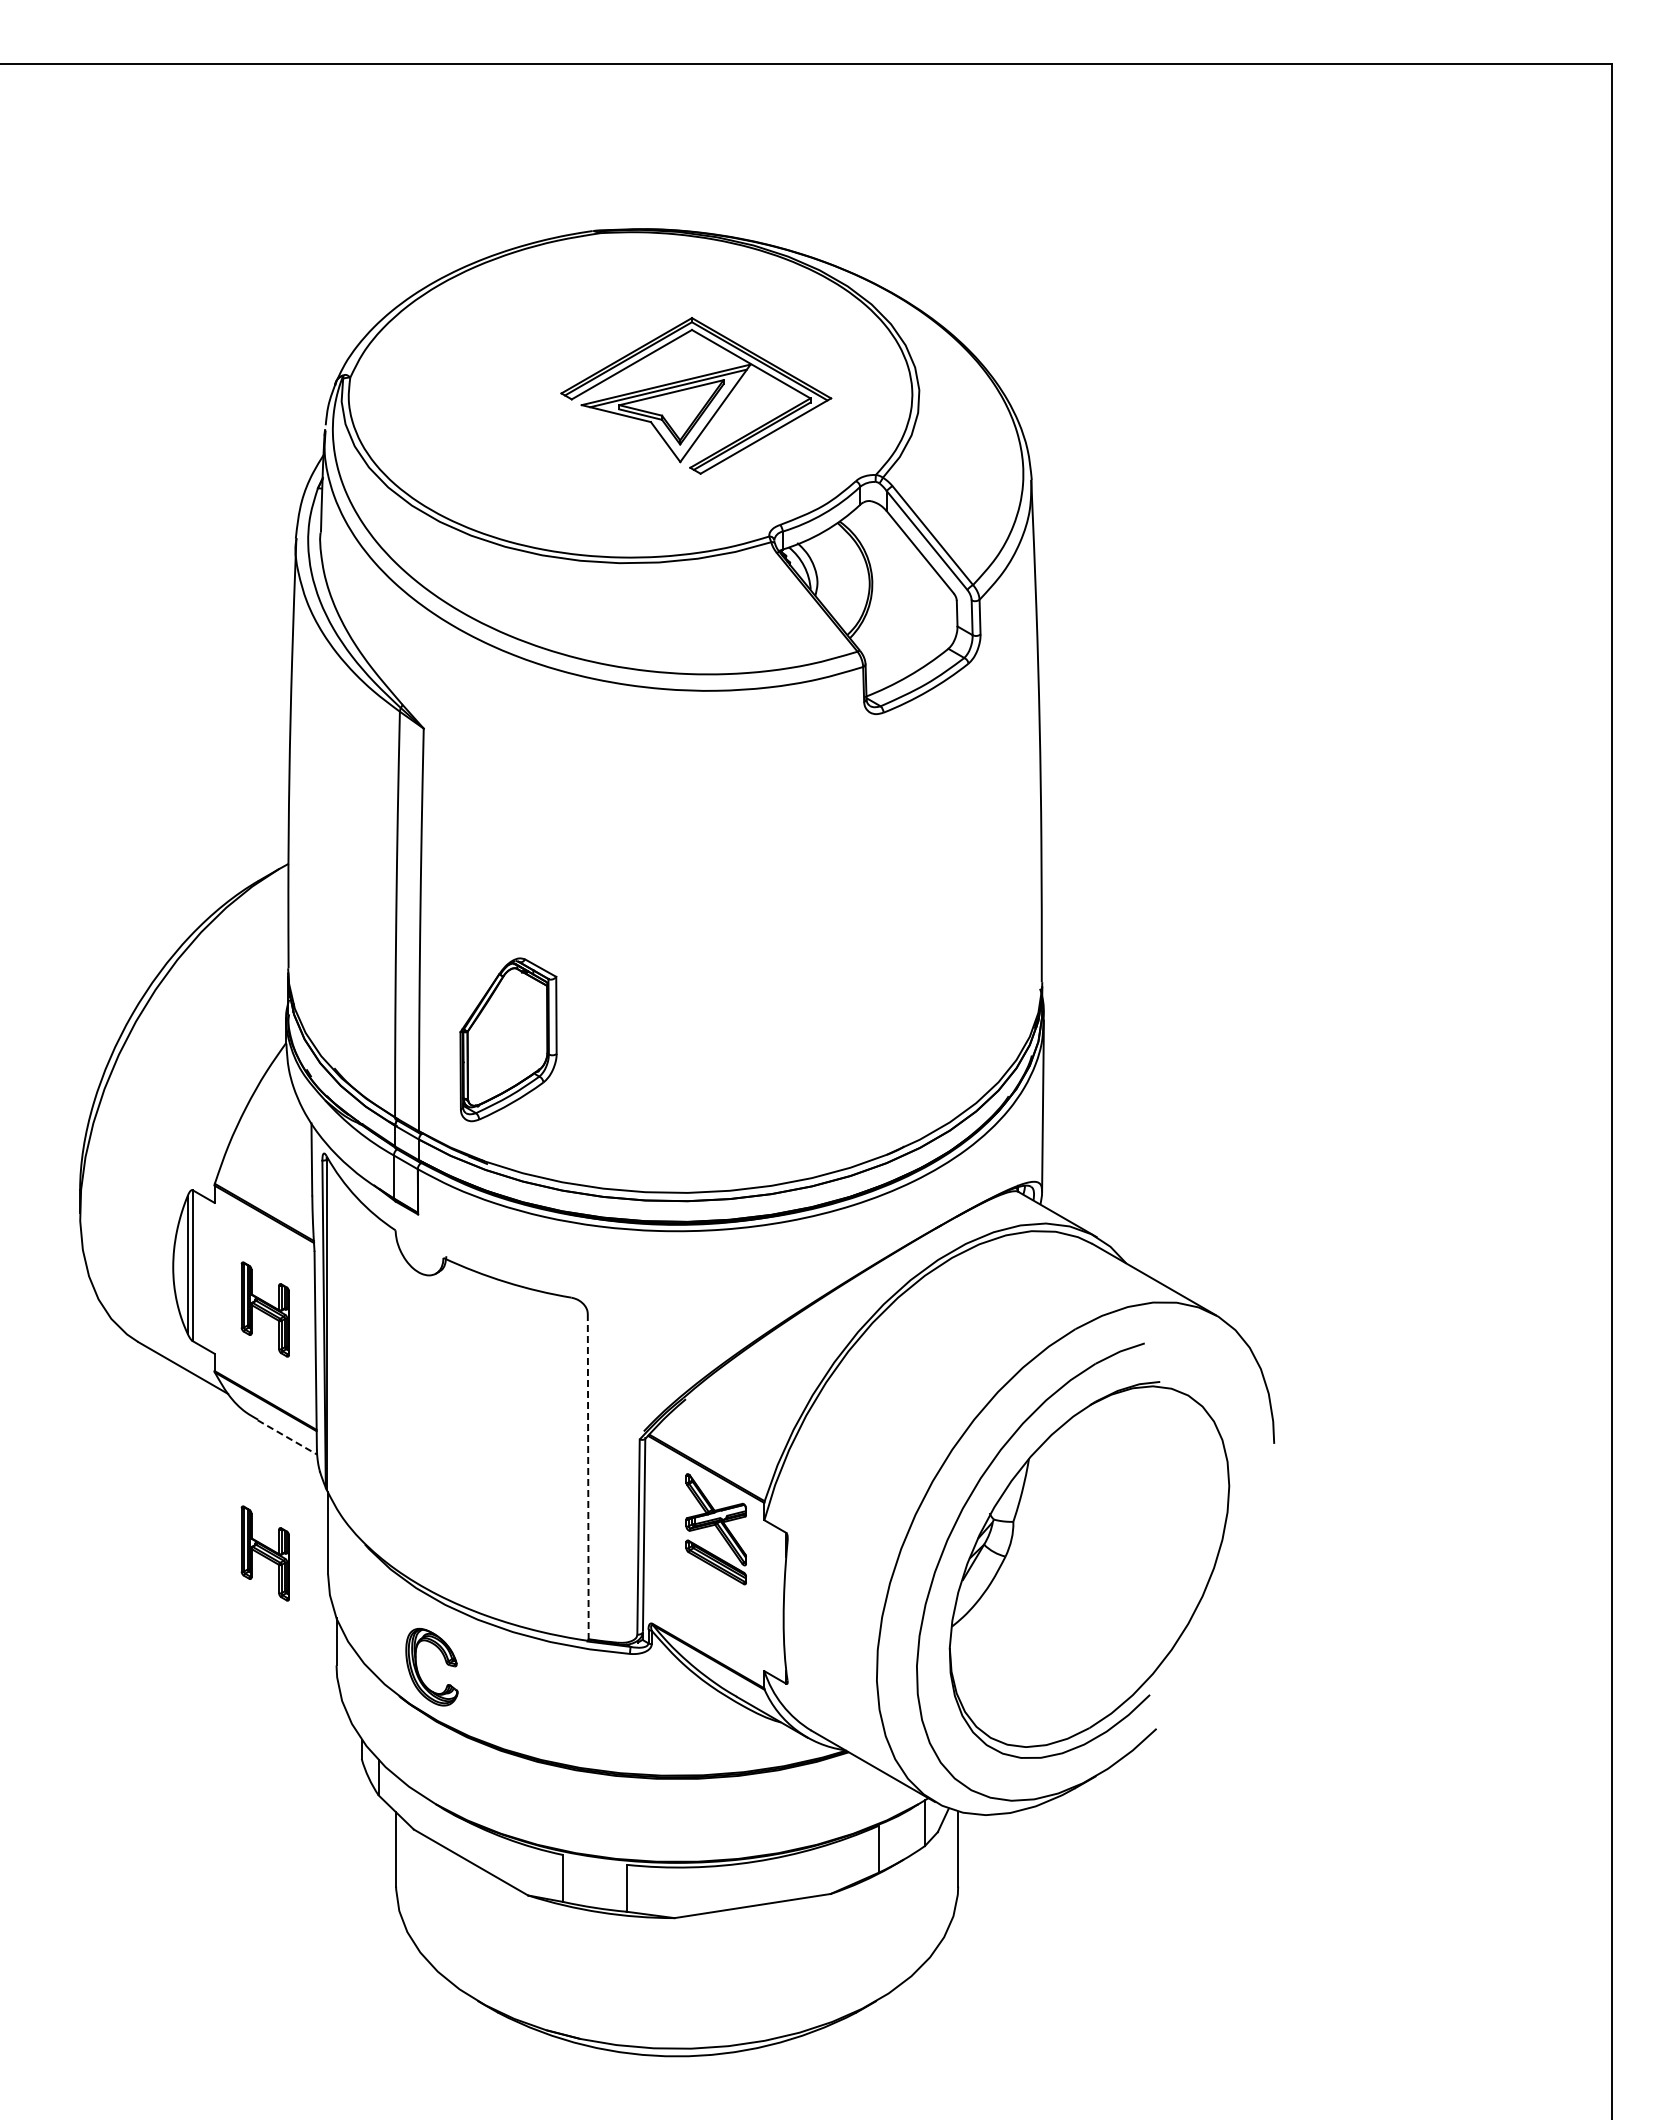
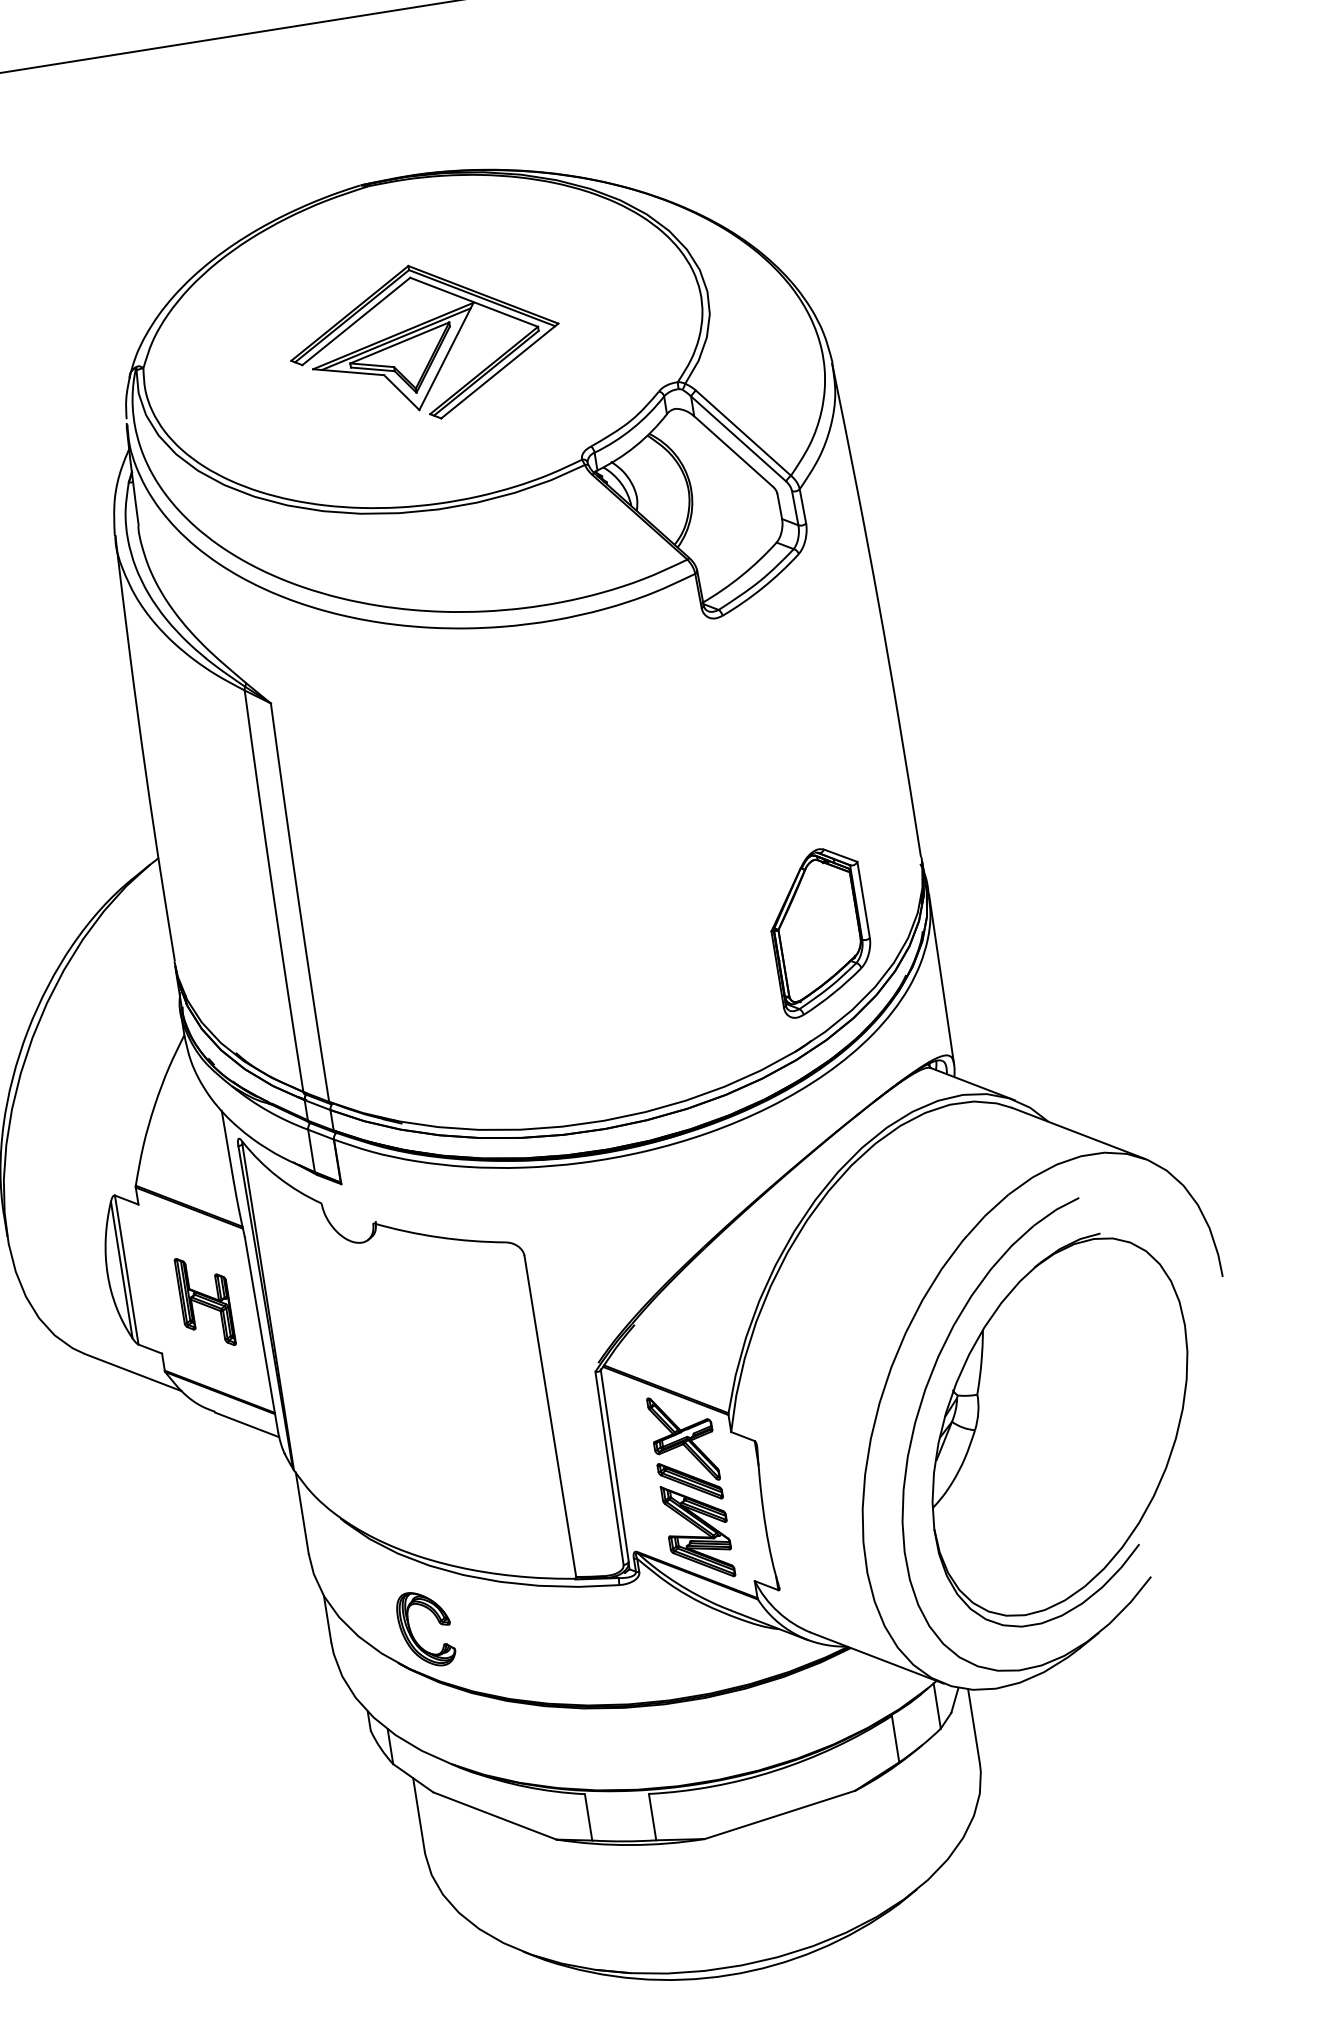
part: (696, 395) -> (424, 341), moved
part: (508, 1039) -> (820, 931), moved
line: (287, 1437) -> (247, 1424), dashed -> solid
line: (588, 1476) -> (550, 1416), dashed -> solid
part: (264, 1553) -> (242, 1543), removed
part: (715, 1612) -> (697, 1530), added

